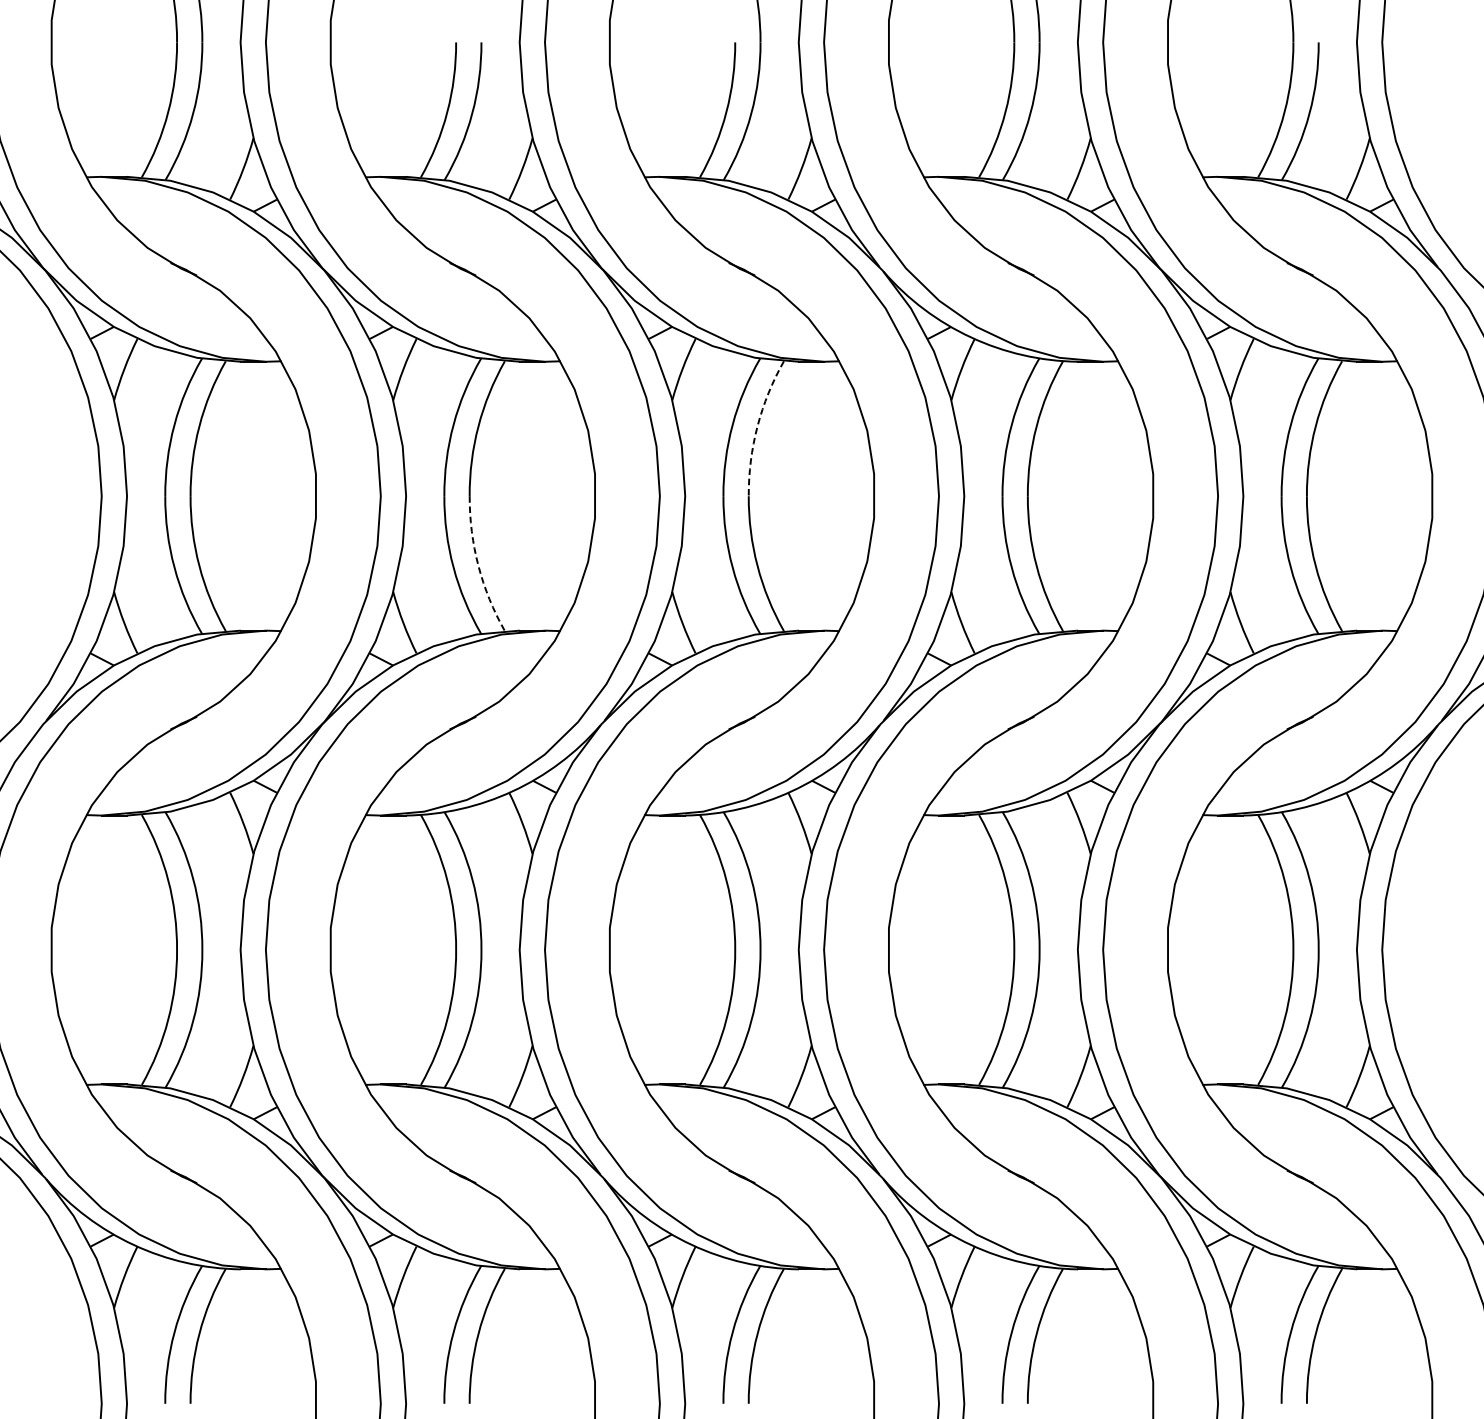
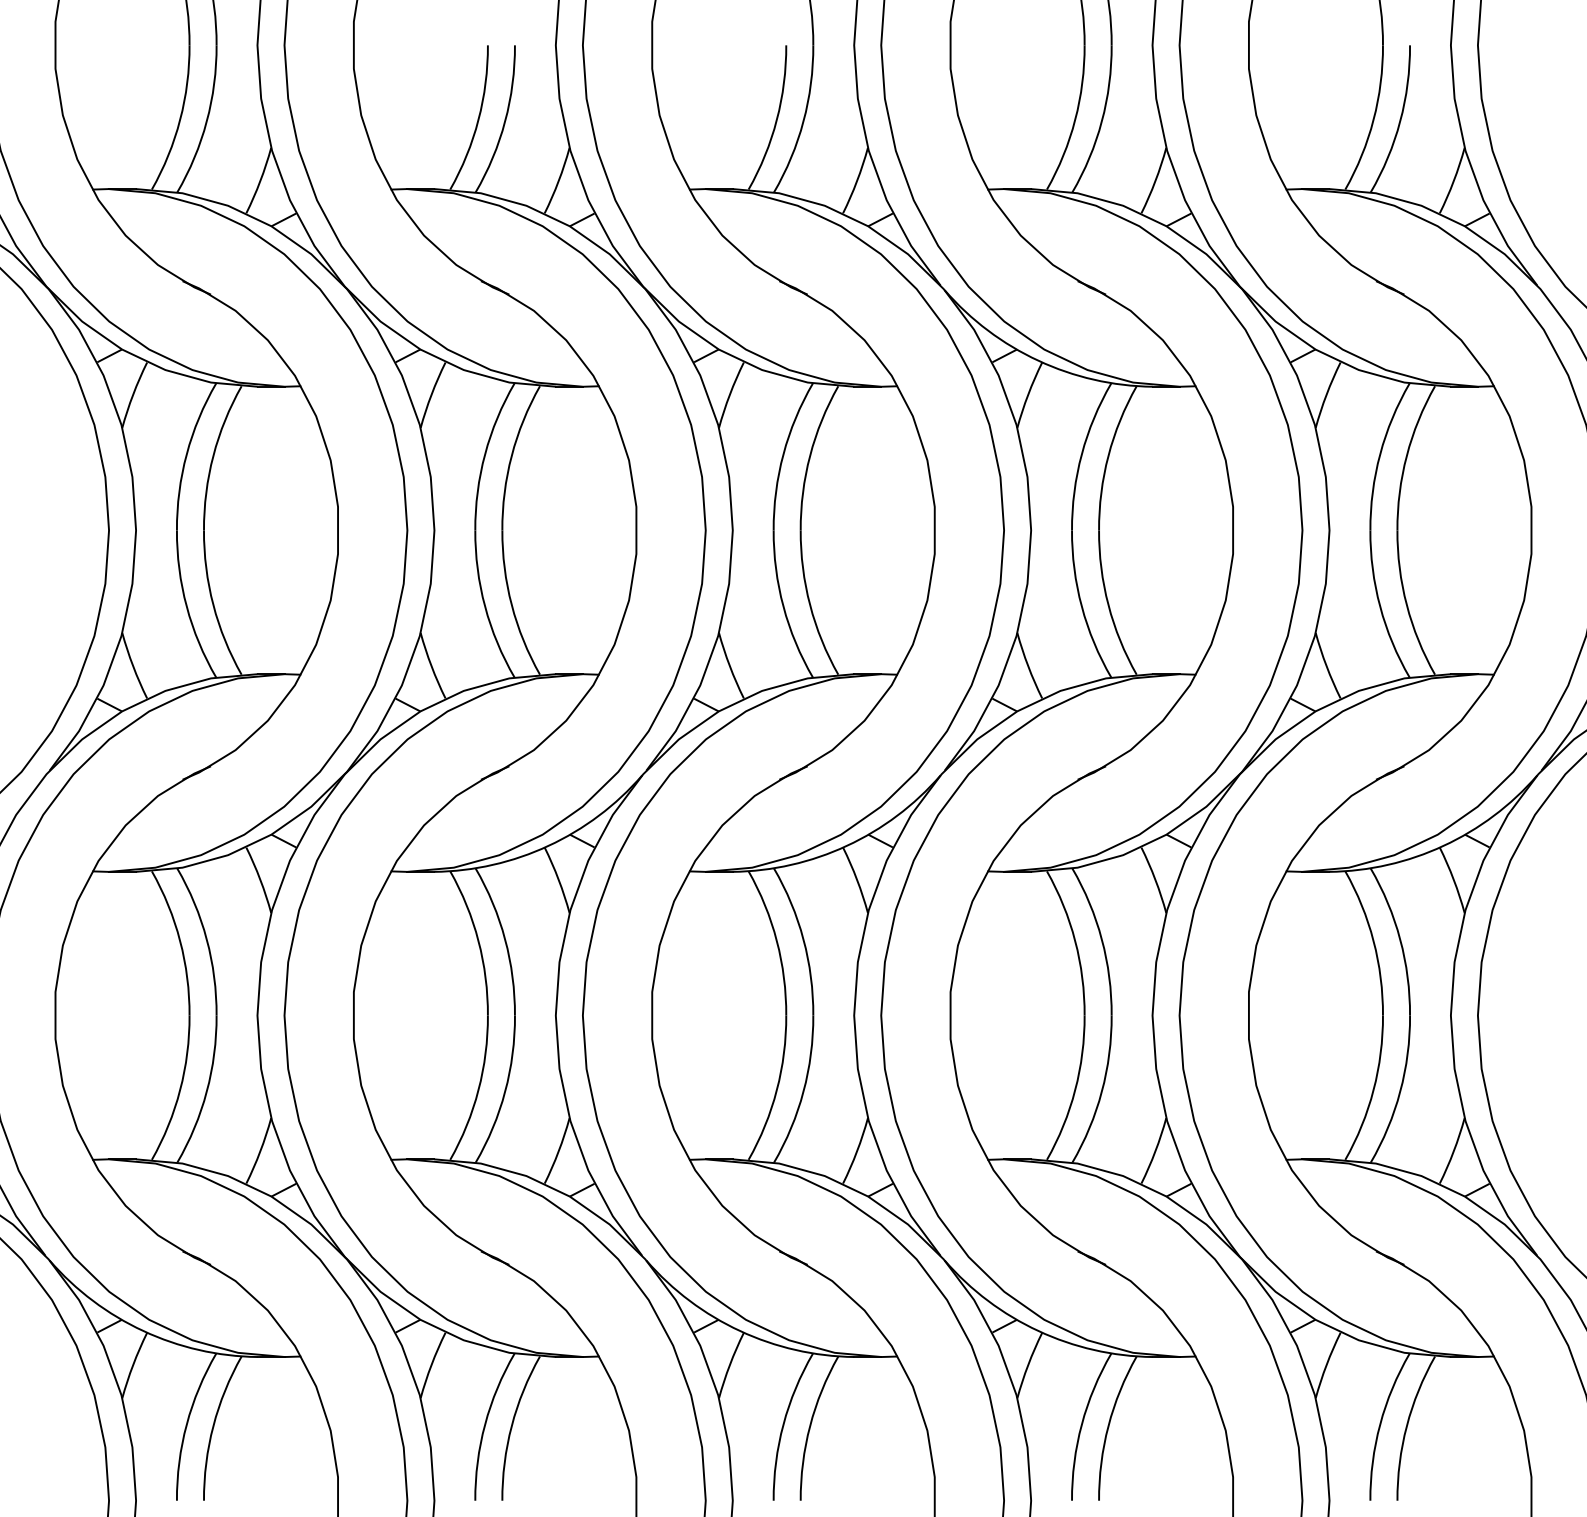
arc: (757, 426) -> (810, 455), dashed -> solid
arc: (478, 566) -> (511, 605), dashed -> solid

